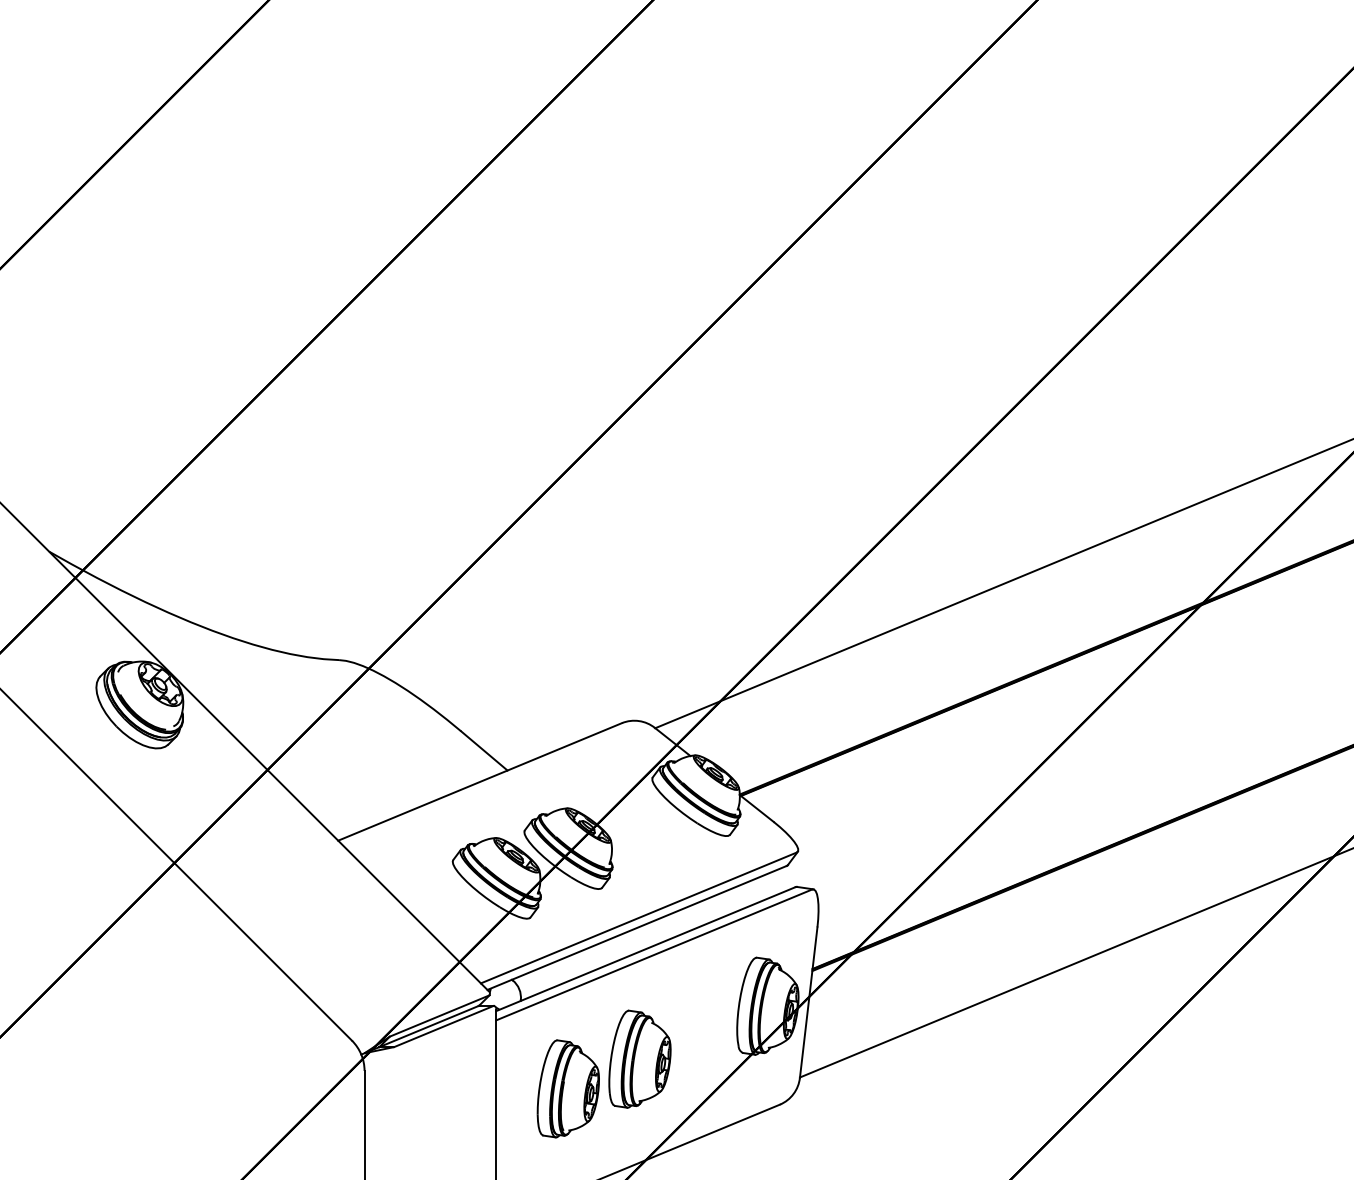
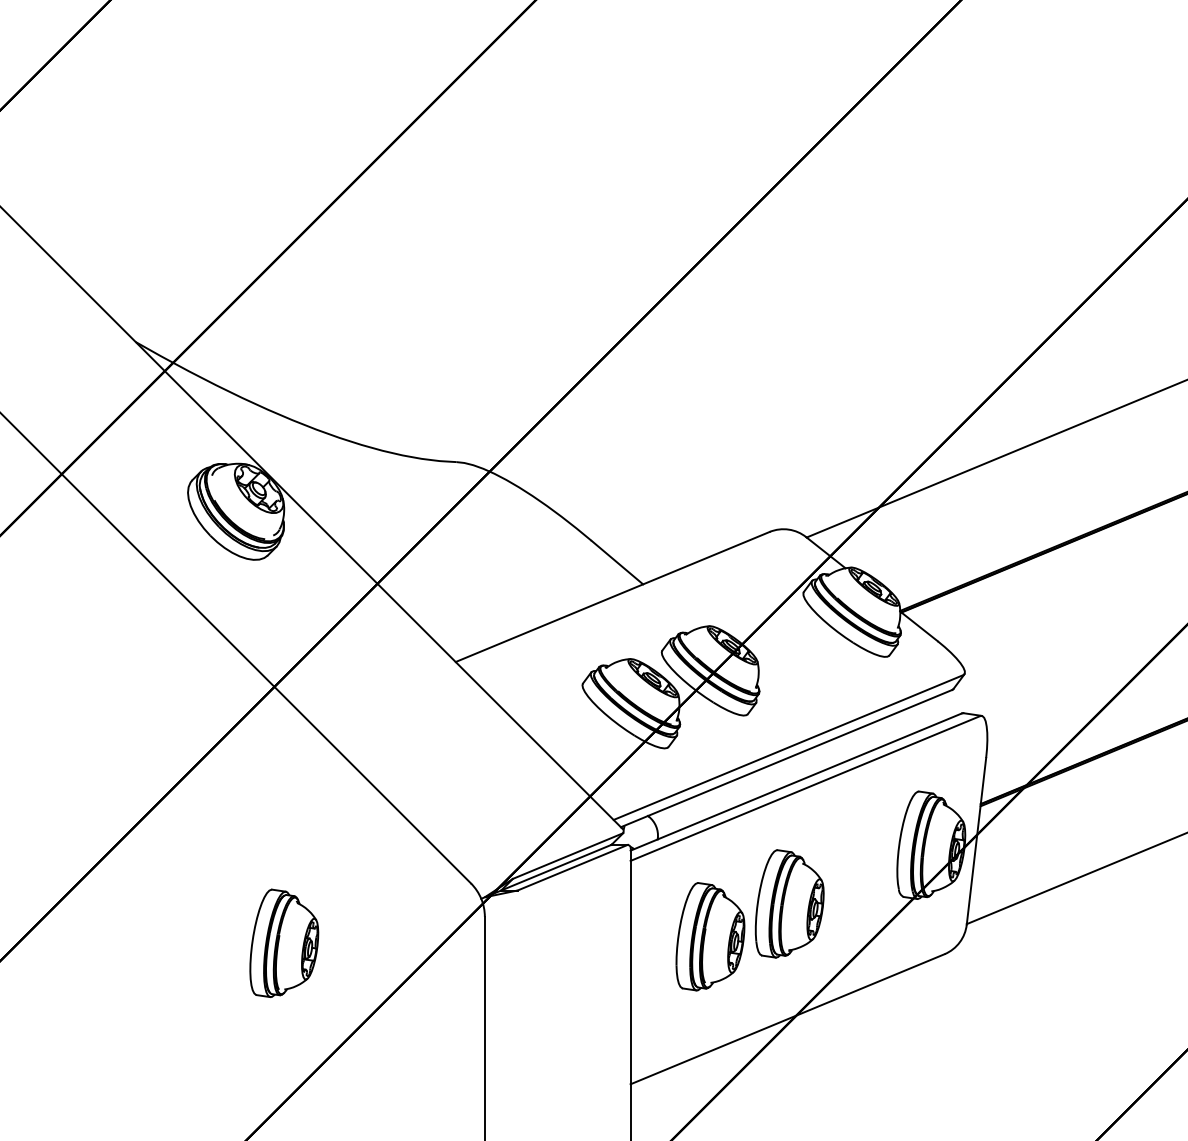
part: (182, 1094) -> (283, 942), added

